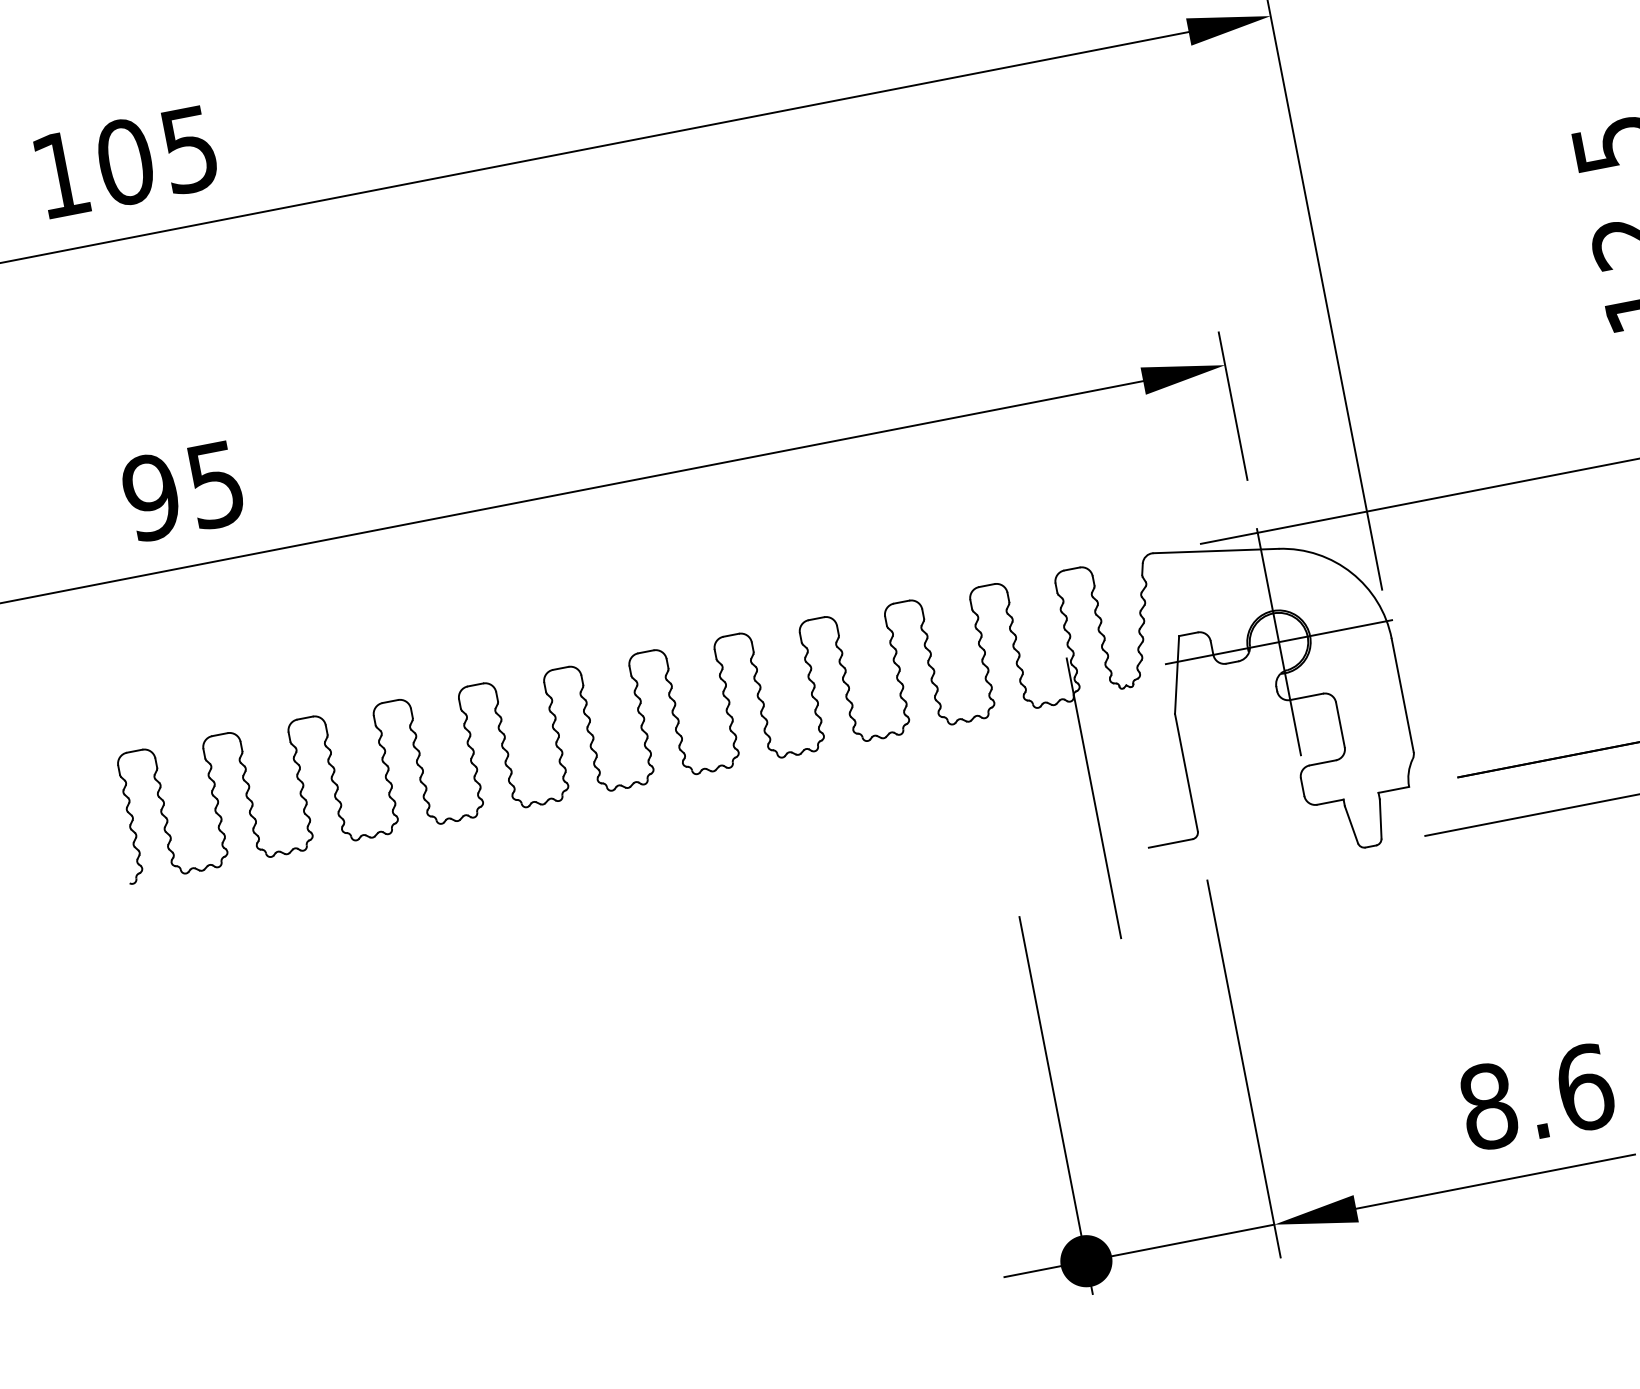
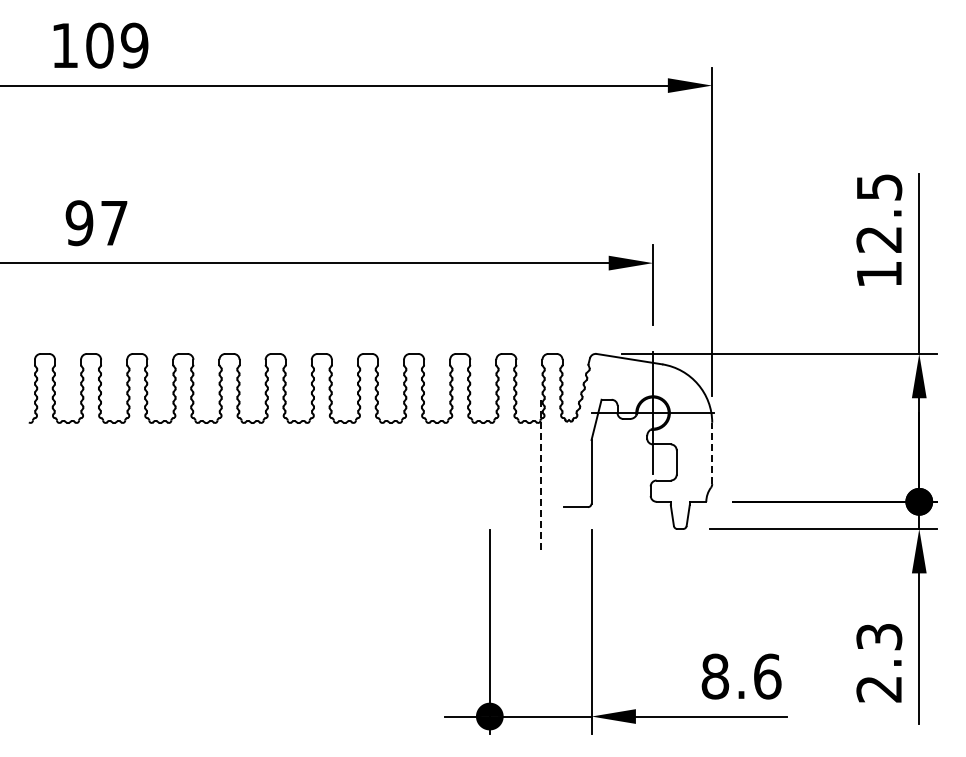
text: (189, 149) -> (134, 45), 105 -> 109
text: (216, 485) -> (114, 223), 95 -> 97
line: (1403, 695) -> (712, 453), solid -> dashed
line: (1093, 797) -> (540, 475), solid -> dashed

